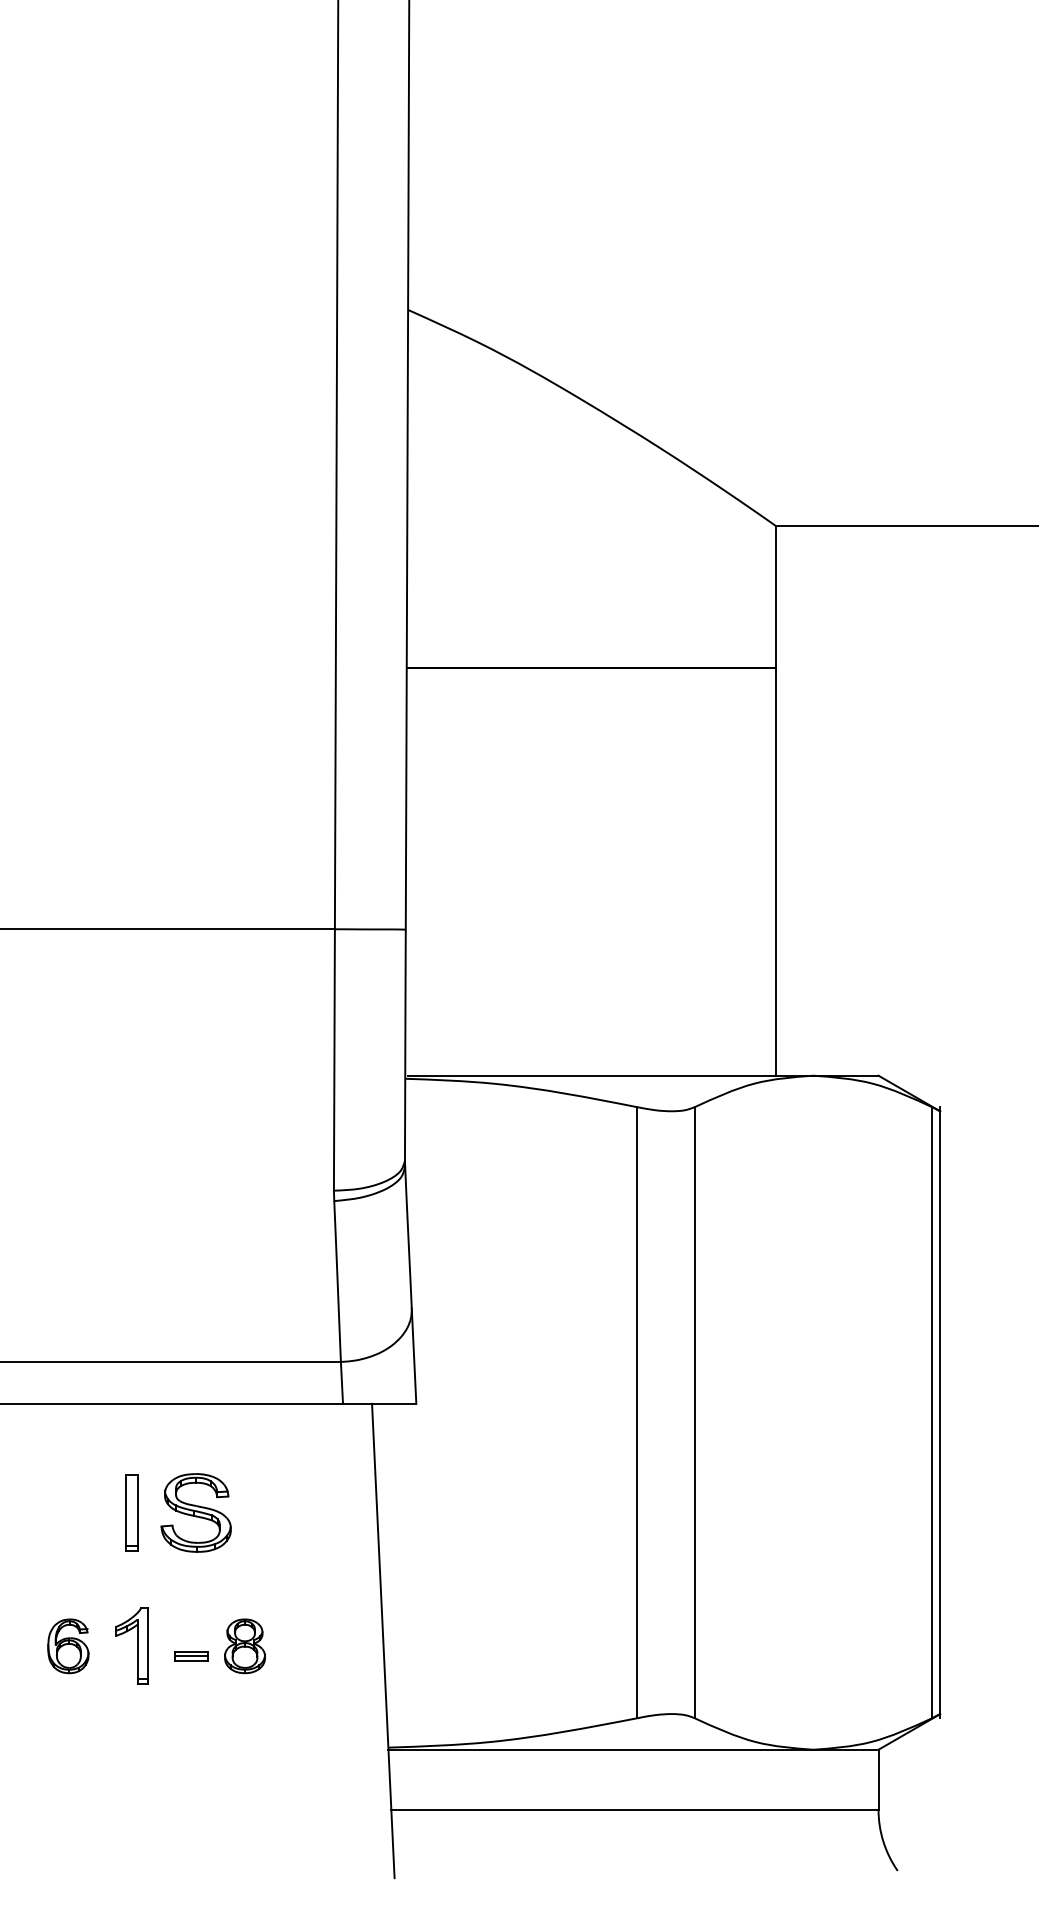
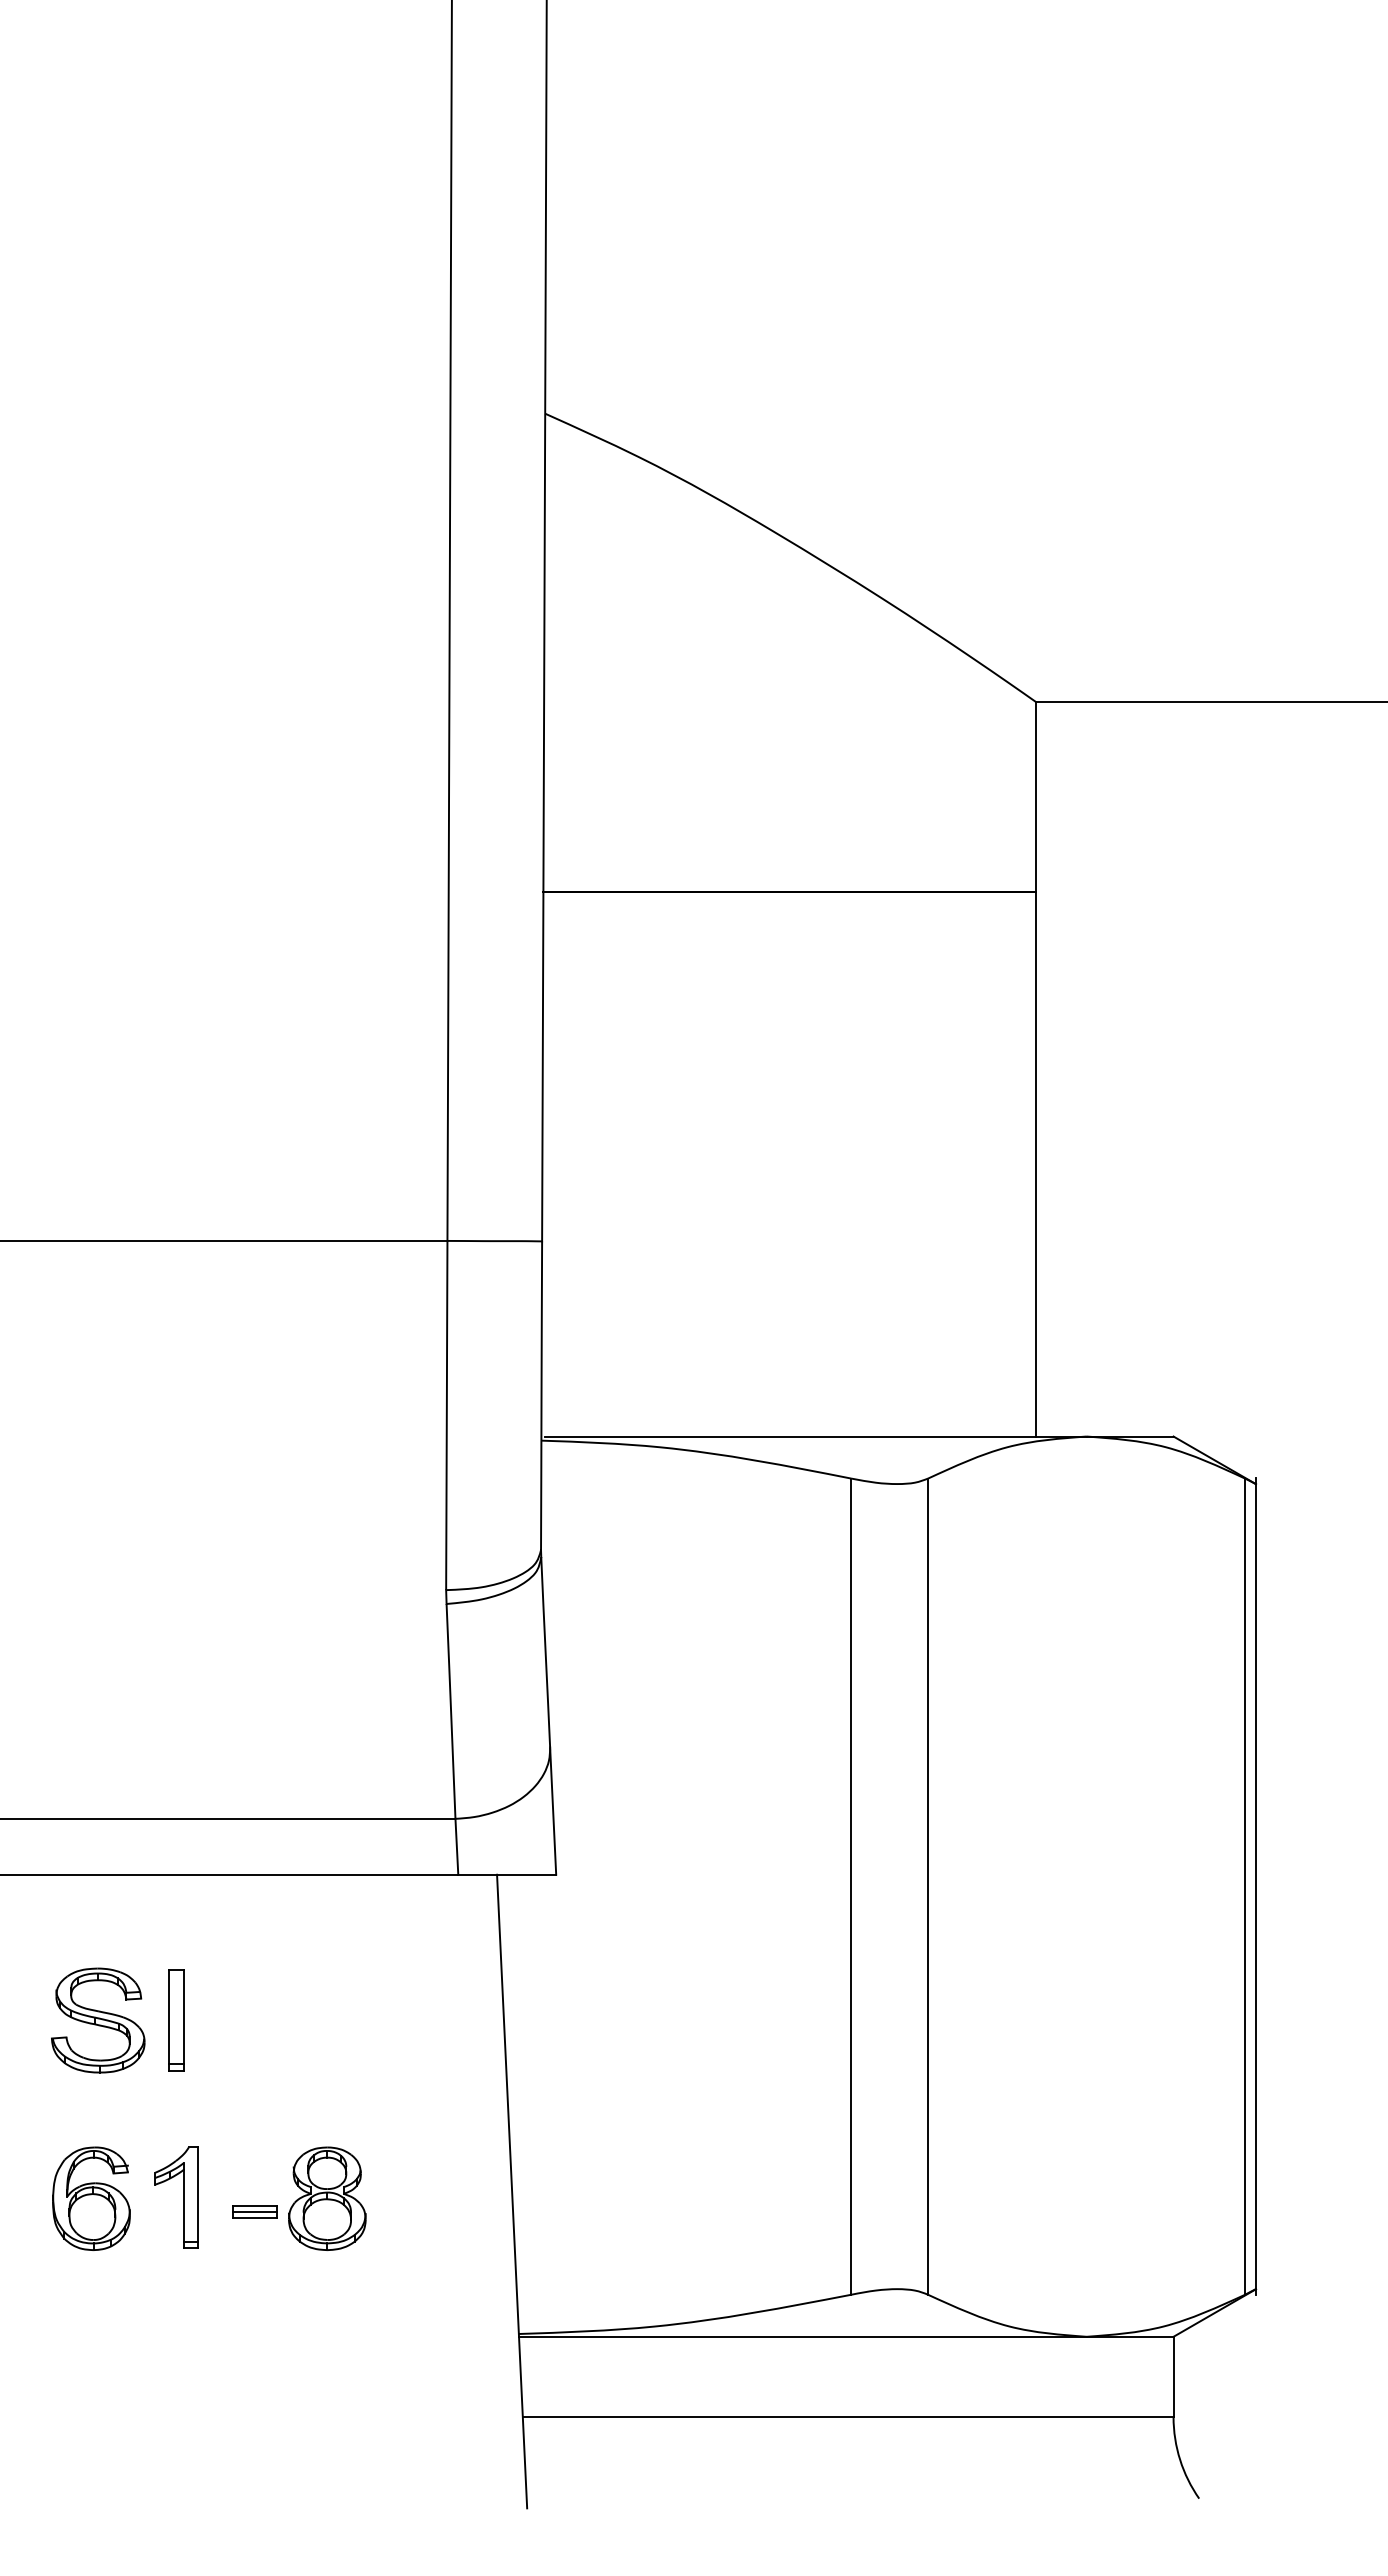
part: (196, 1512) -> (98, 2020), moved
part: (68, 1646) -> (91, 2198), size x1.43
part: (245, 1646) -> (327, 2198), size x1.43

